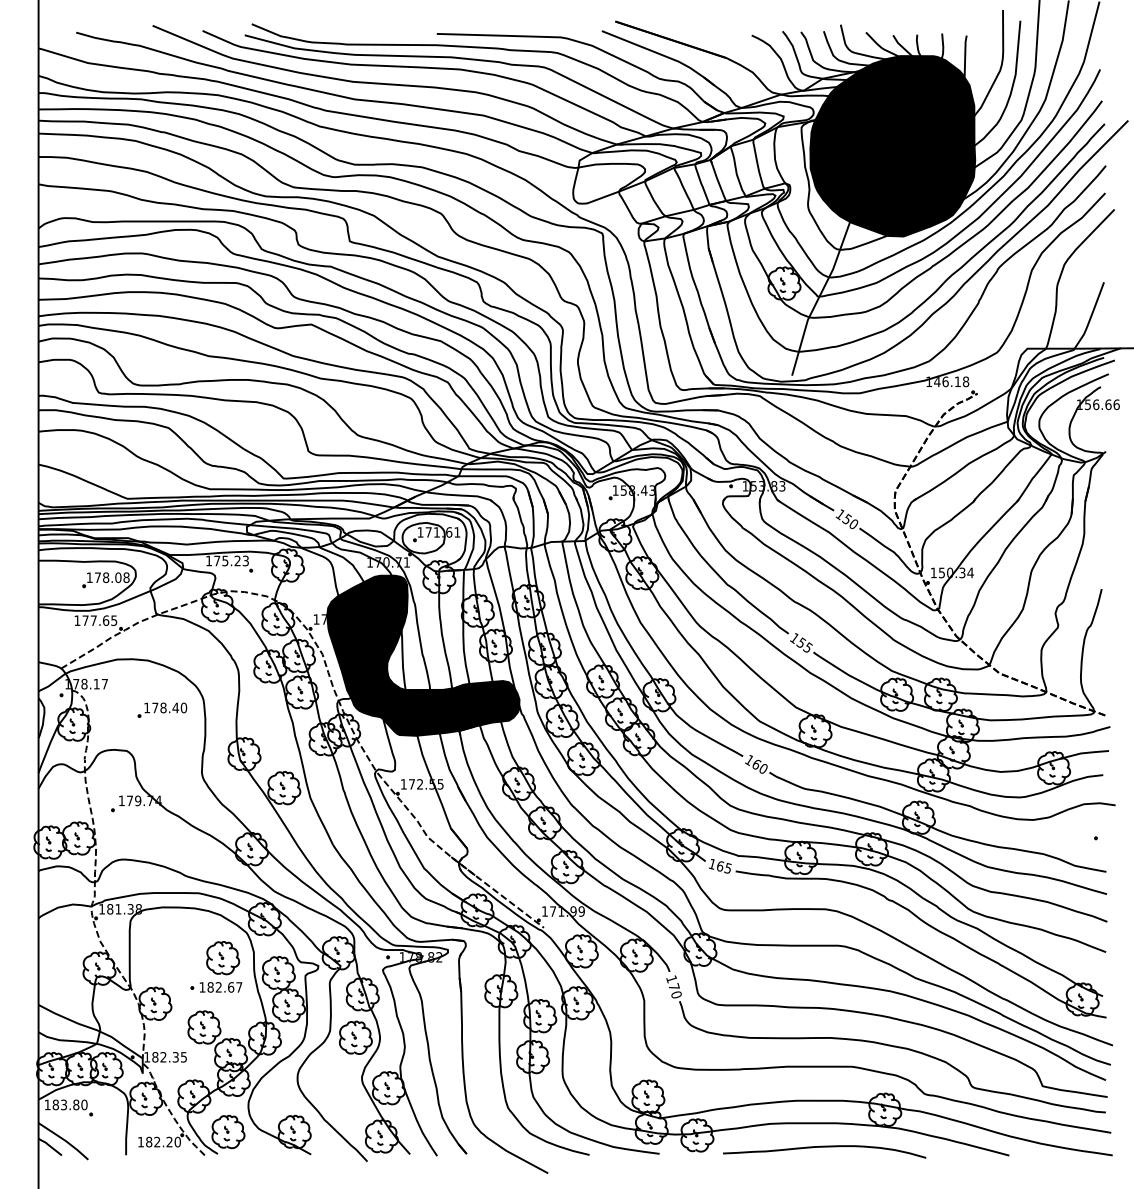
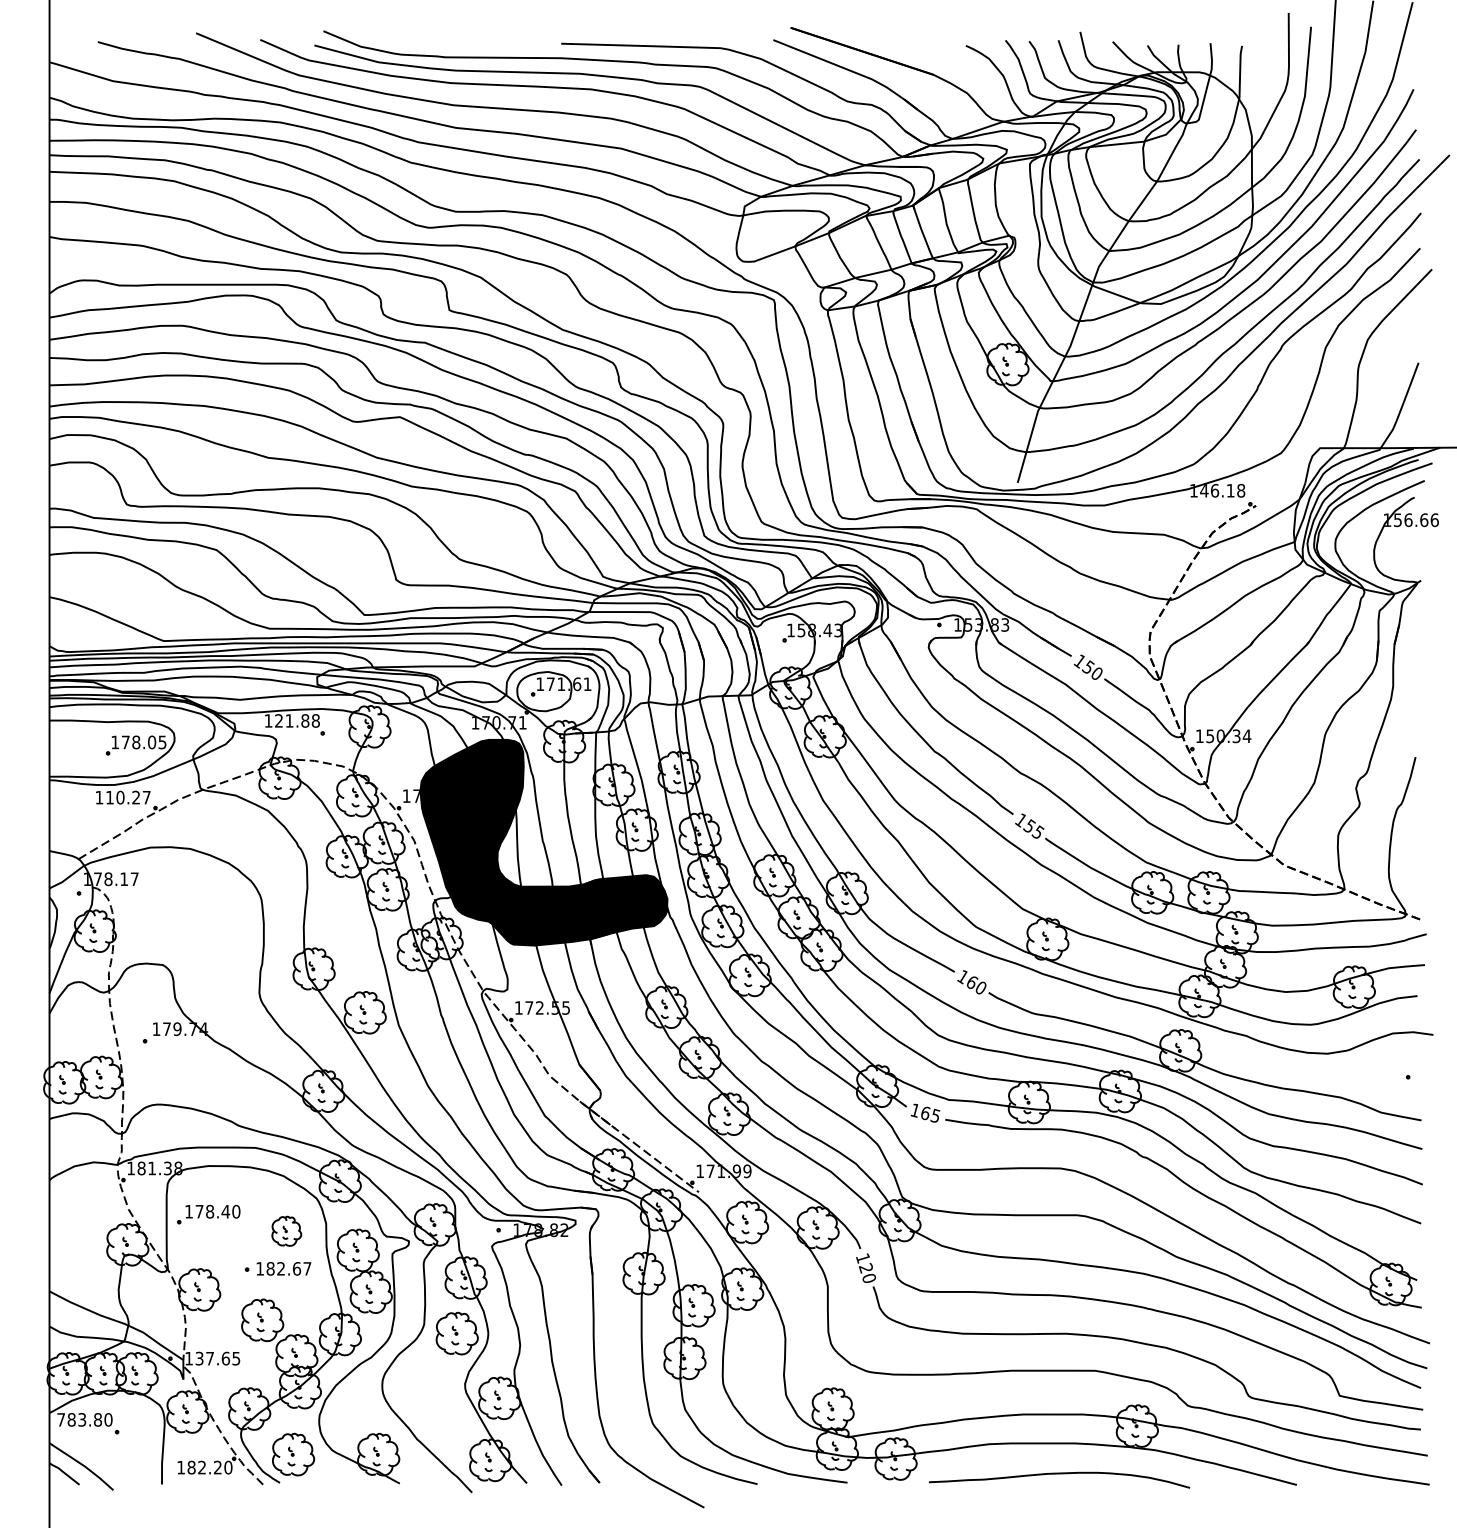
fill: (892, 146) -> (1146, 188), removed
text: (231, 560) -> (297, 720), 175.23 -> 121.88
text: (126, 577) -> (162, 742), 178.08 -> 178.05
text: (99, 620) -> (127, 797), 177.65 -> 110.27
part: (162, 709) -> (208, 1213), moved
part: (223, 958) -> (287, 1231), size x0.7
text: (673, 986) -> (865, 1267), 170 -> 120
text: (165, 1057) -> (212, 1358), 182.35 -> 137.65
text: (47, 1104) -> (60, 1419), 183.80 -> 783.80

